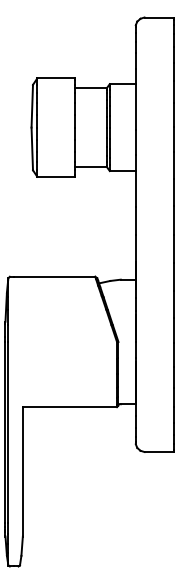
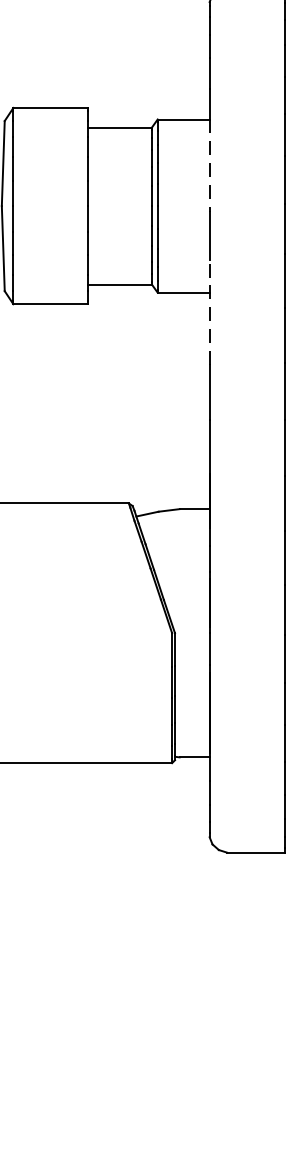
line: (135, 107) -> (208, 166), solid -> dashed
line: (135, 180) -> (208, 311), solid -> dashed

